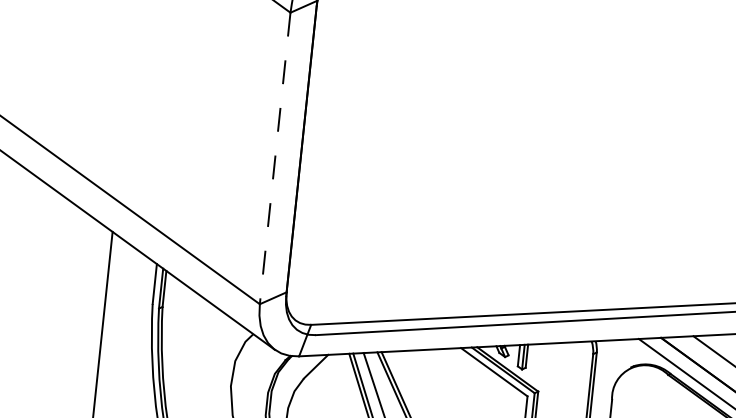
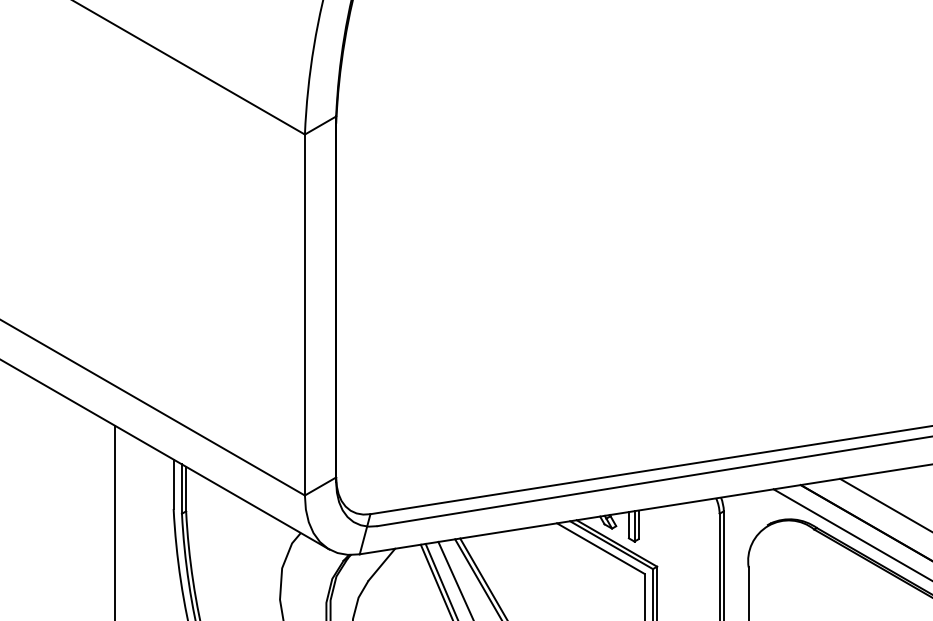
line: (274, 158) -> (304, 315), dashed -> solid

